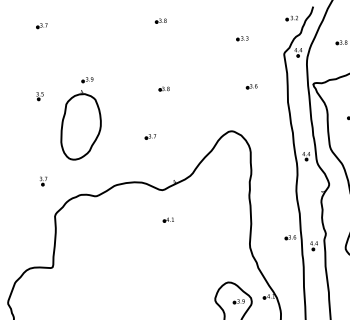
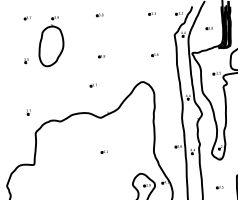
part: (241, 38) -> (151, 13), moved
part: (81, 118) -> (51, 41), moved
part: (166, 219) -> (103, 151), moved

